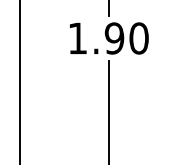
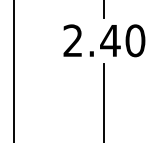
text: (96, 38) -> (92, 40), 1.90 -> 2.40

